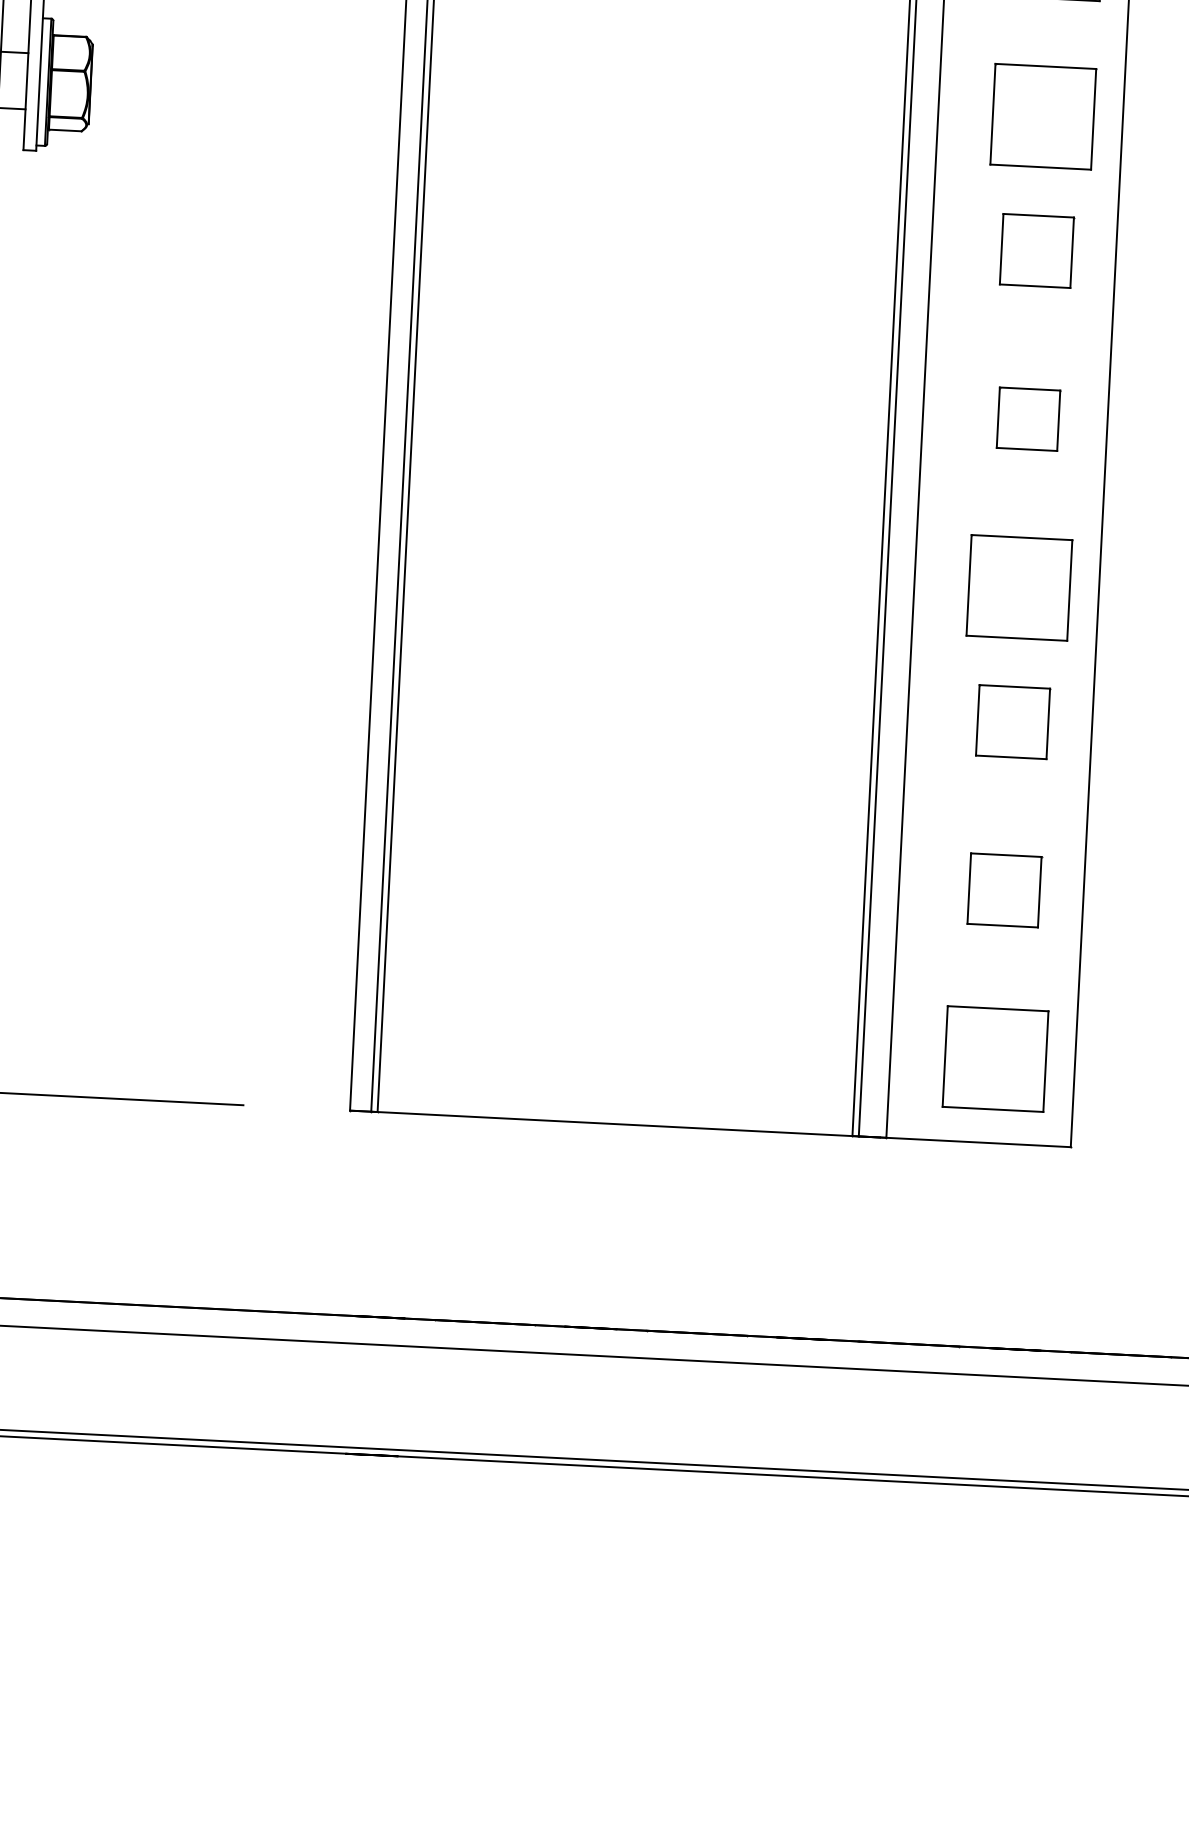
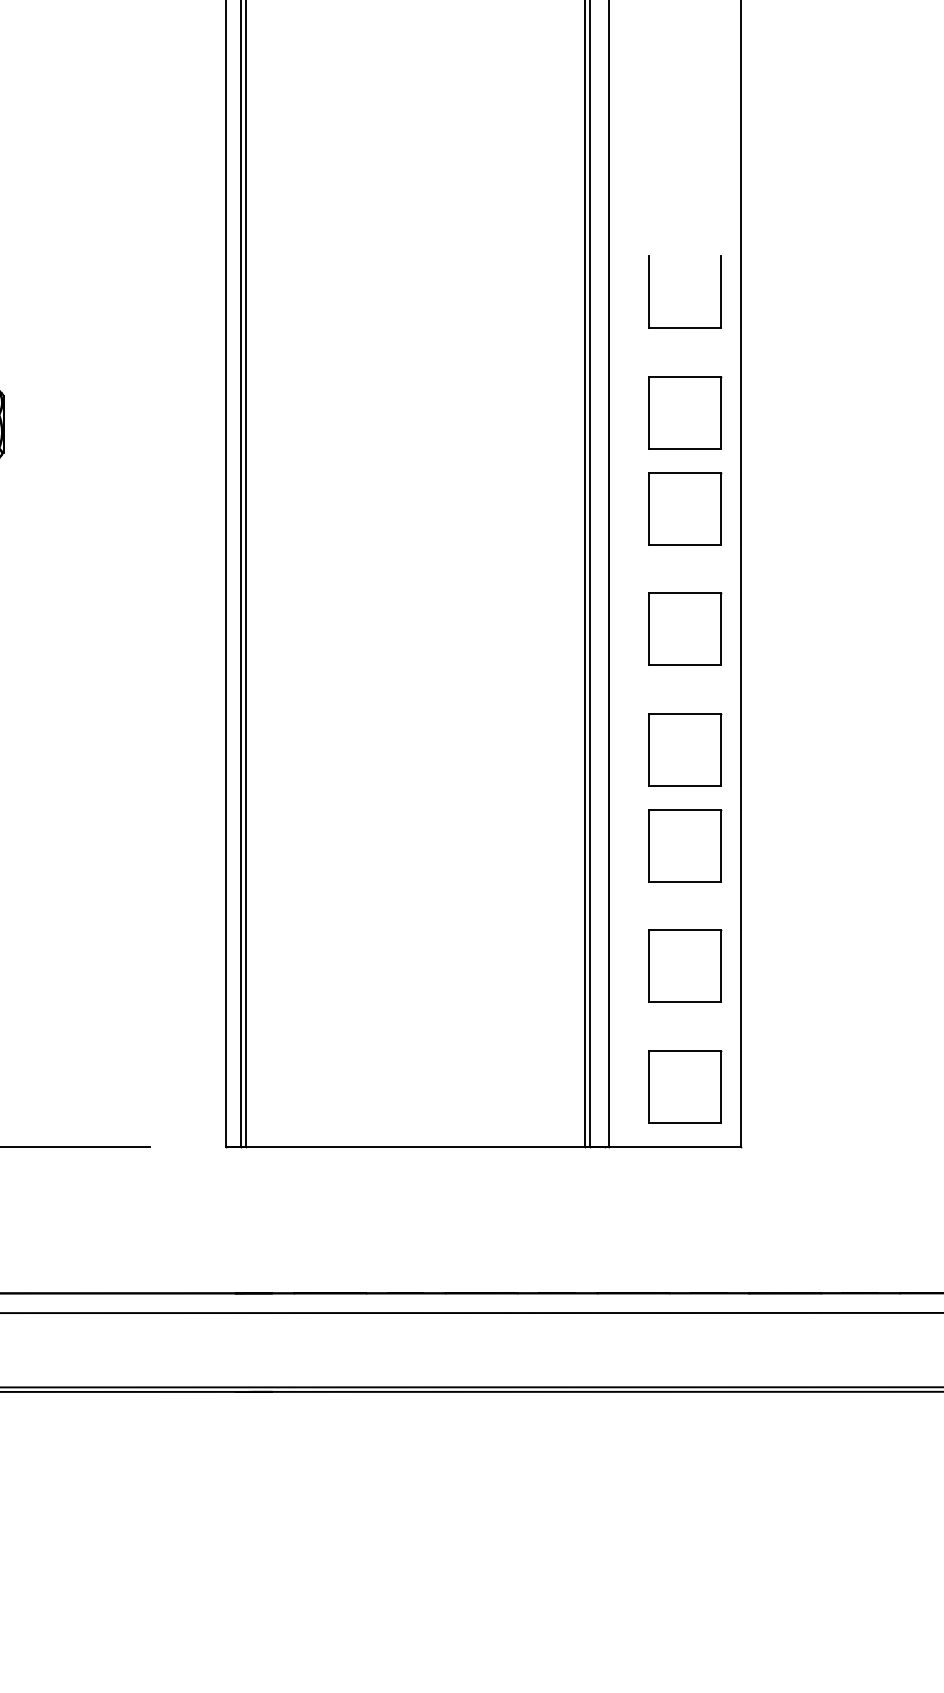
part: (1037, 250) -> (685, 508), size x1.43
part: (1029, 418) -> (685, 628), size x1.67
part: (1014, 721) -> (685, 845), size x1.43
part: (1005, 889) -> (685, 965), size x1.43

